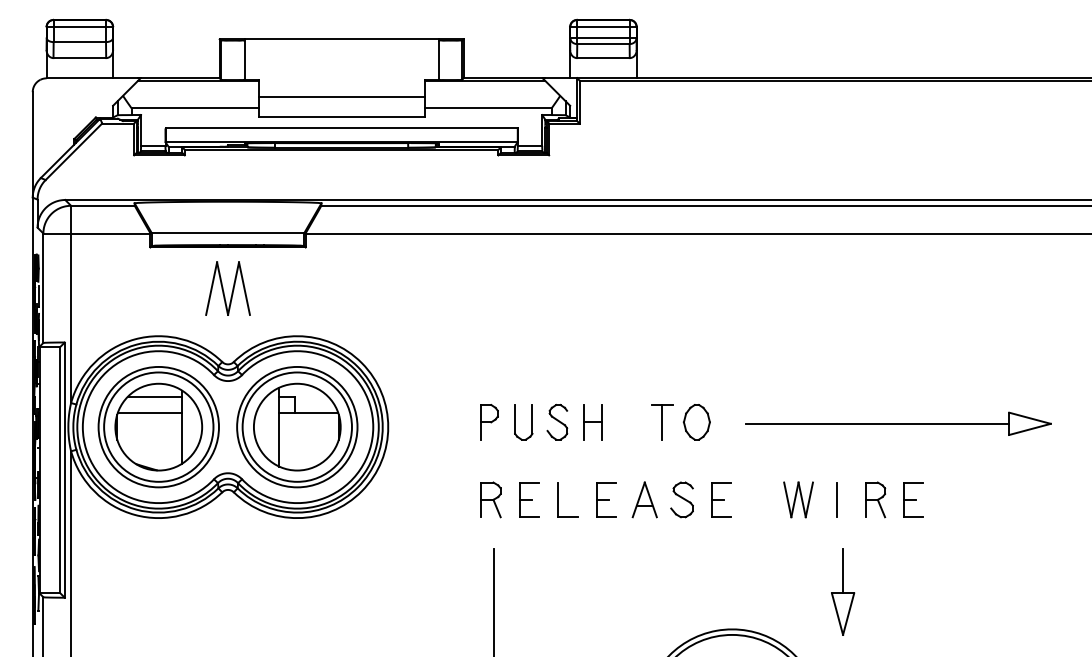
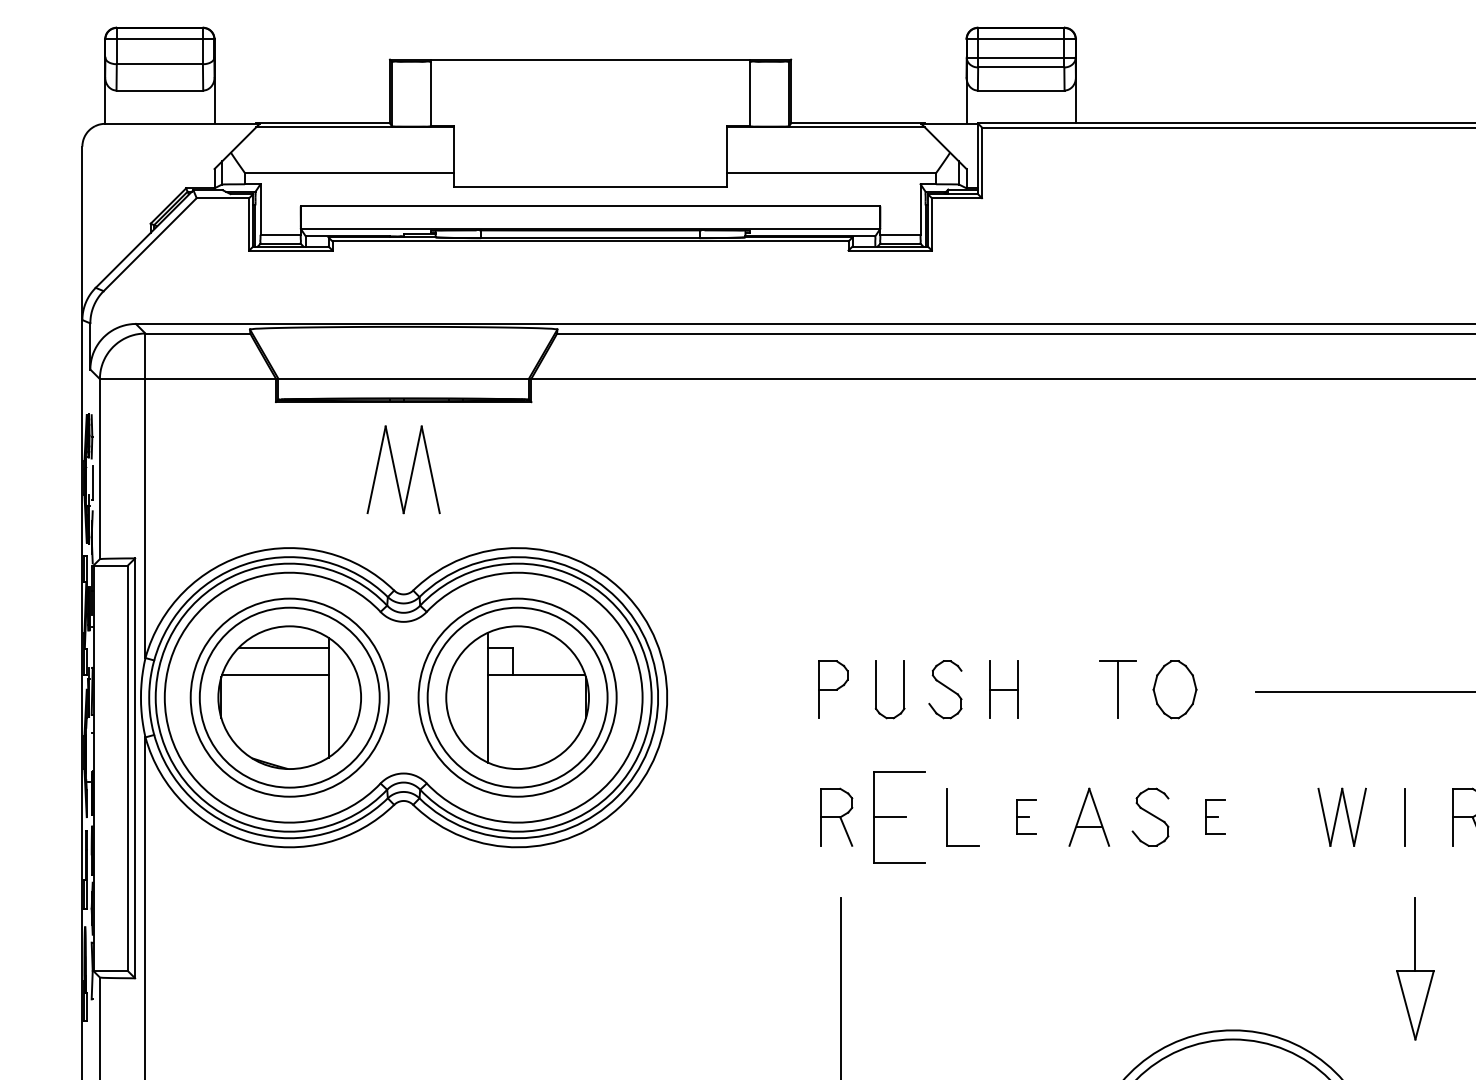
line: (341, 97) -> (590, 155), removed
part: (529, 499) -> (899, 816), size x1.6
part: (606, 499) -> (1026, 816), size x0.6
part: (721, 499) -> (1215, 816), size x0.6

